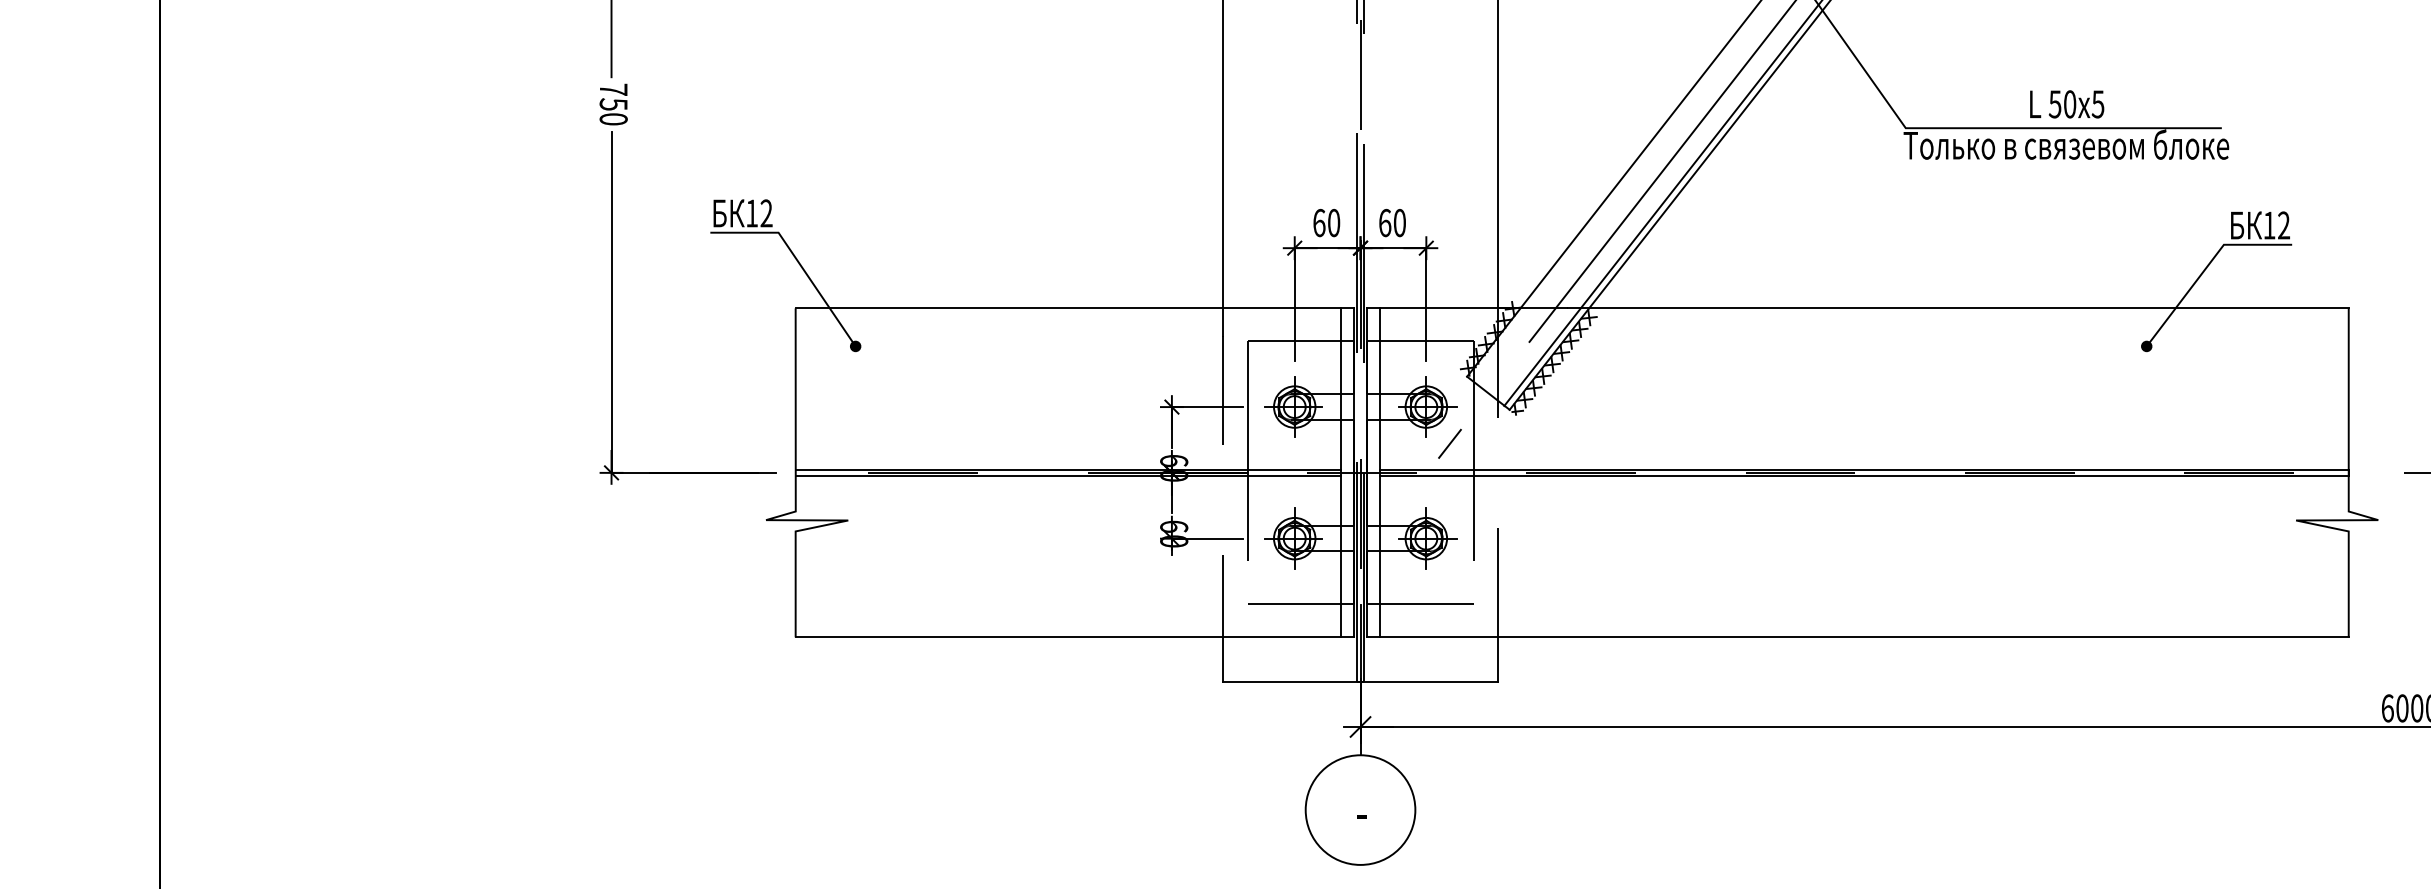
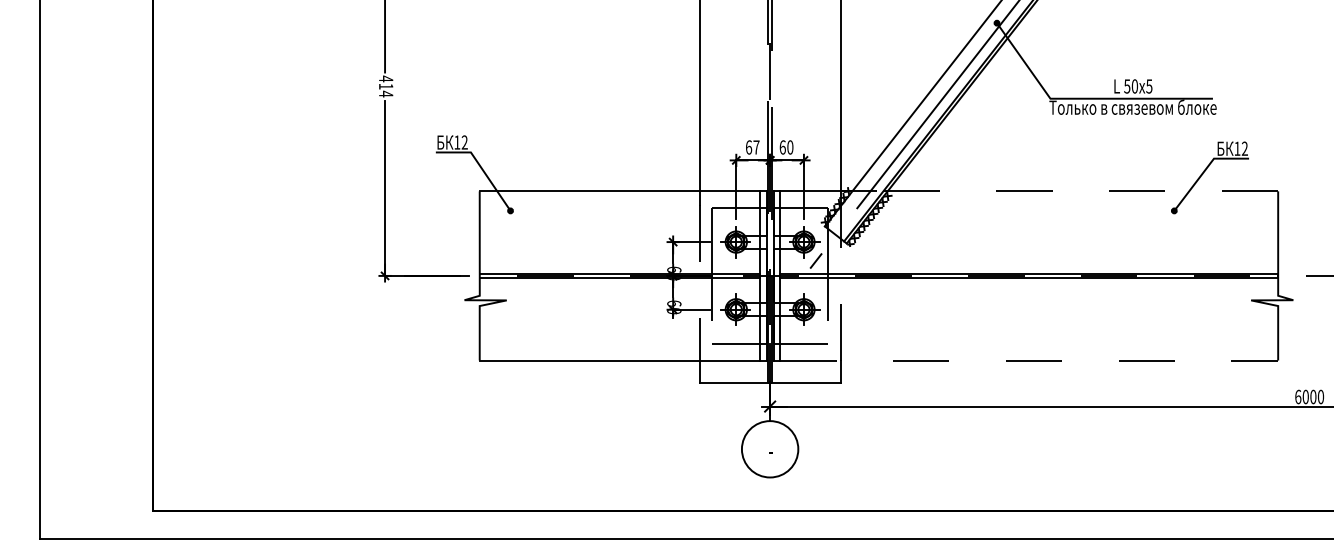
text: (614, 104) -> (386, 86), 750 -> 414
text: (1334, 223) -> (756, 147), 60 -> 67
line: (1958, 308) -> (1077, 191), solid -> dashed
line: (1865, 637) -> (1029, 360), solid -> dashed

